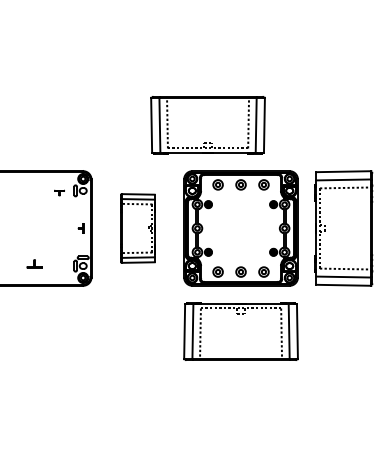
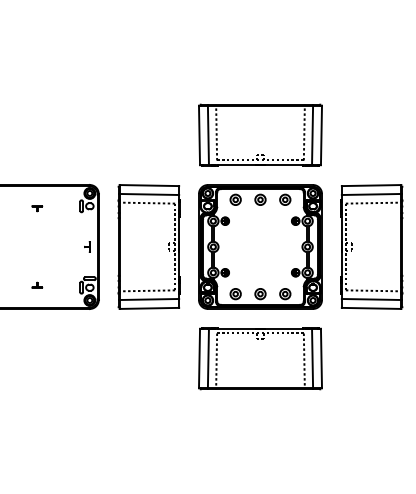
part: (207, 125) -> (259, 135), moved
part: (59, 192) -> (37, 208), moved
part: (137, 228) -> (148, 247), size x1.67
part: (34, 263) -> (37, 284), size x0.62

